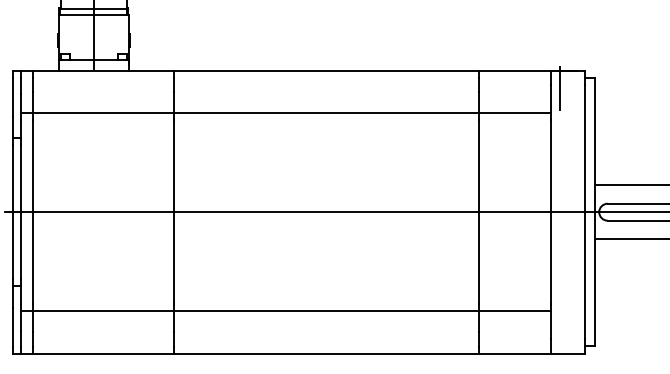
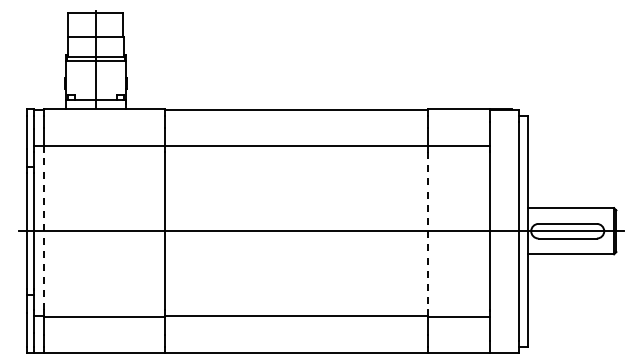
line: (560, 88) -> (497, 124), removed
line: (32, 211) -> (43, 230), solid -> dashed
line: (478, 212) -> (427, 231), solid -> dashed

